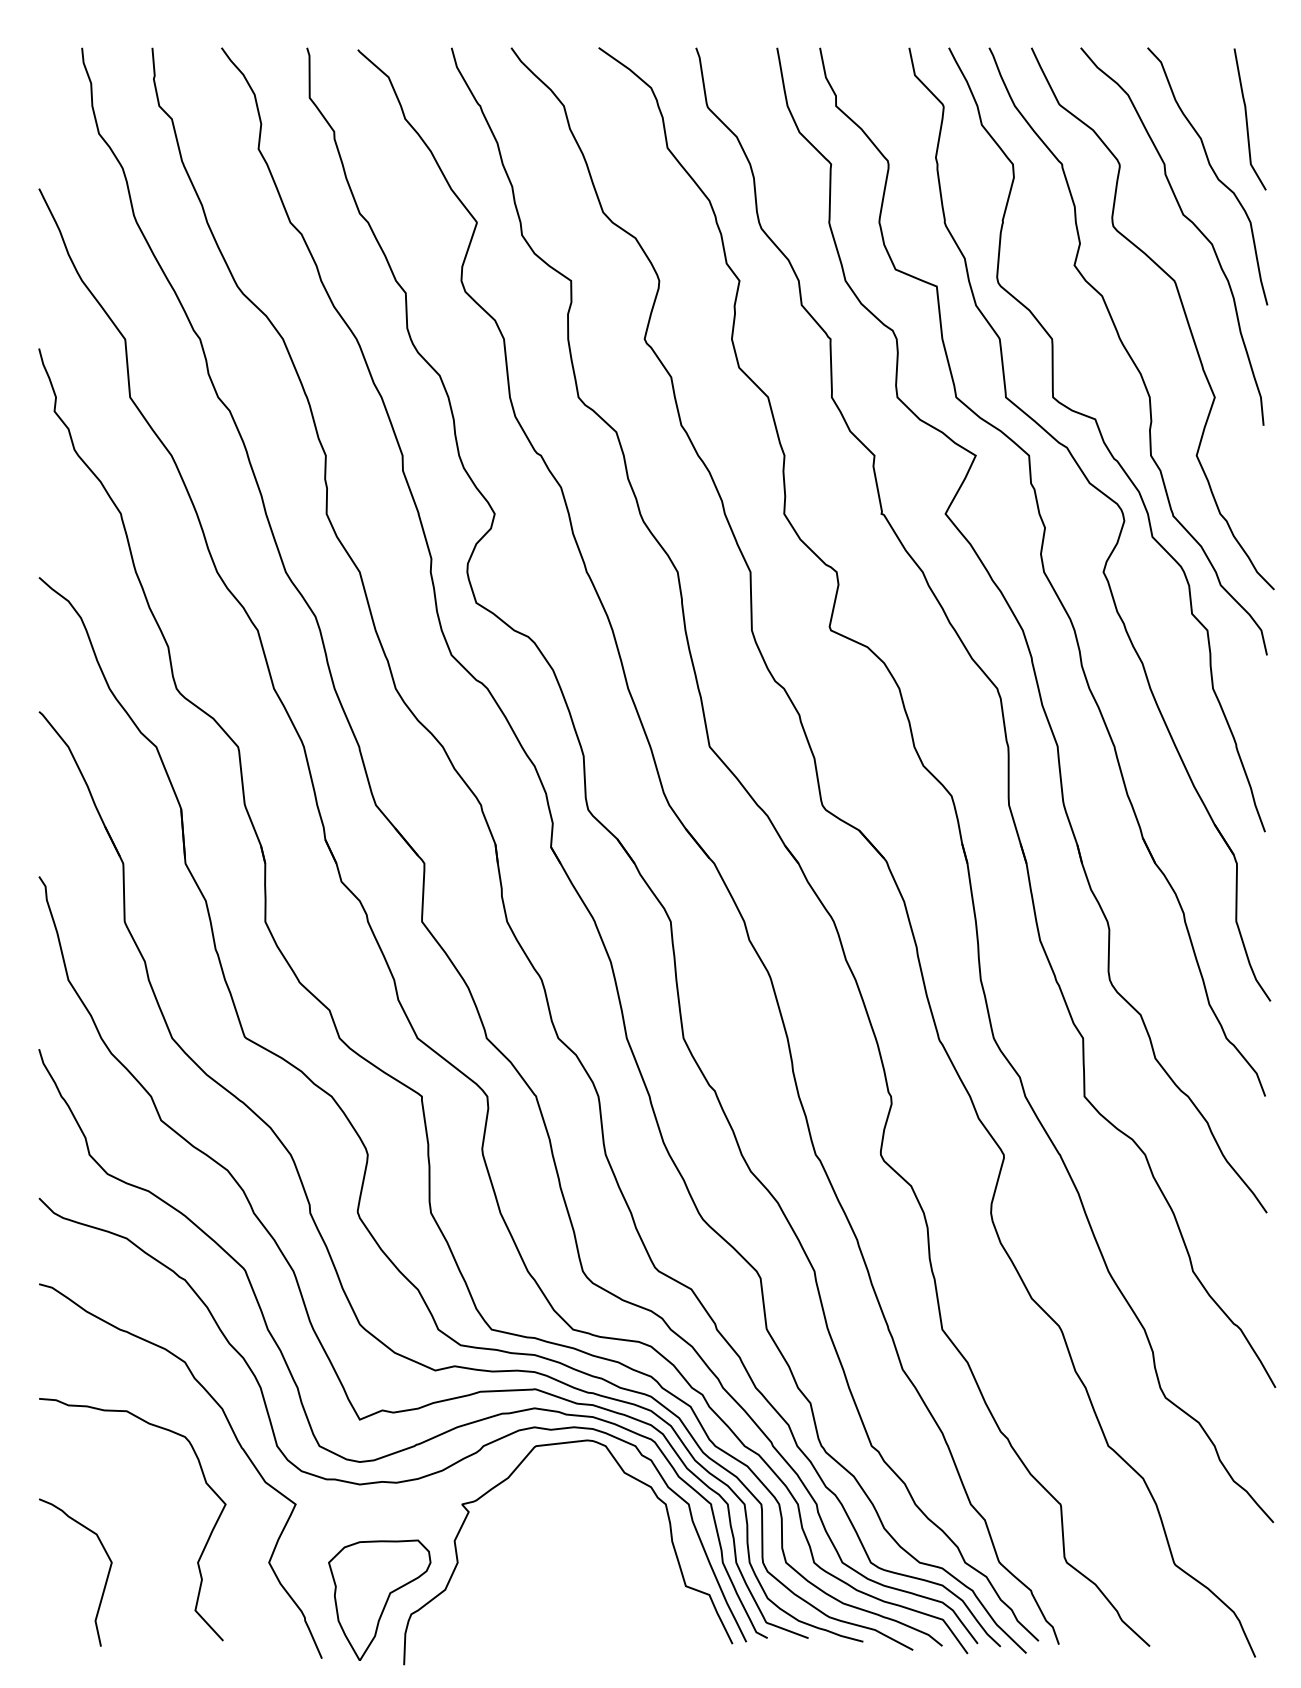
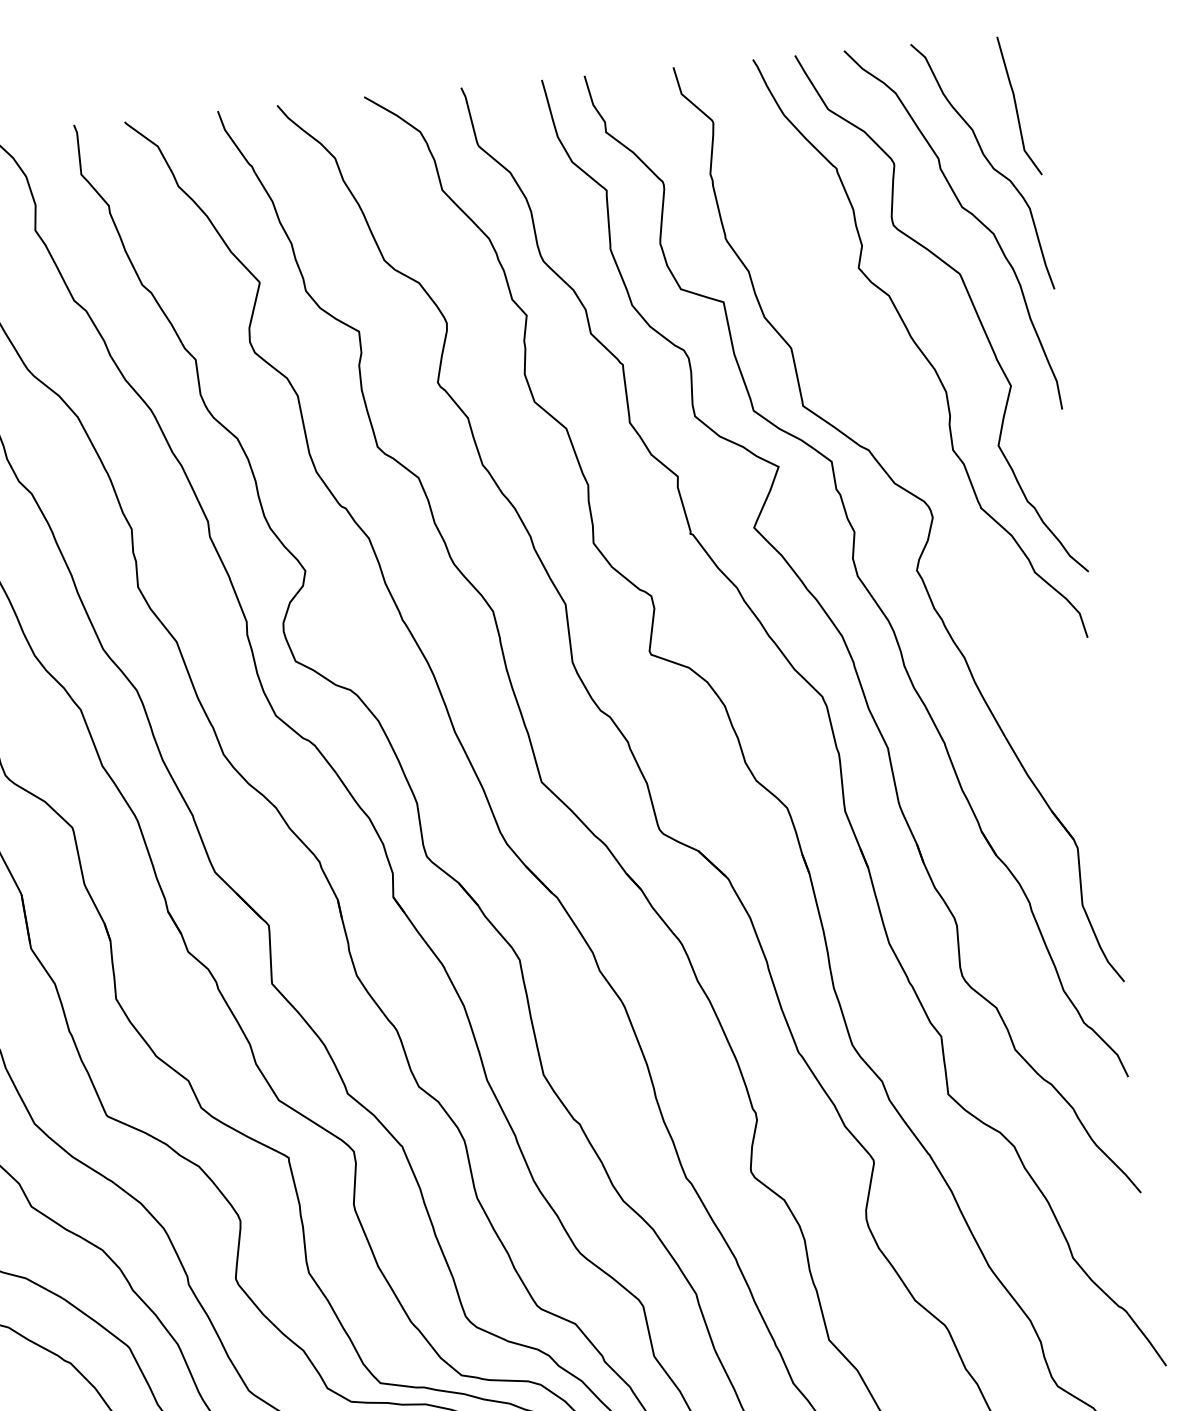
curve: (1104, 440) -> (905, 439), removed

